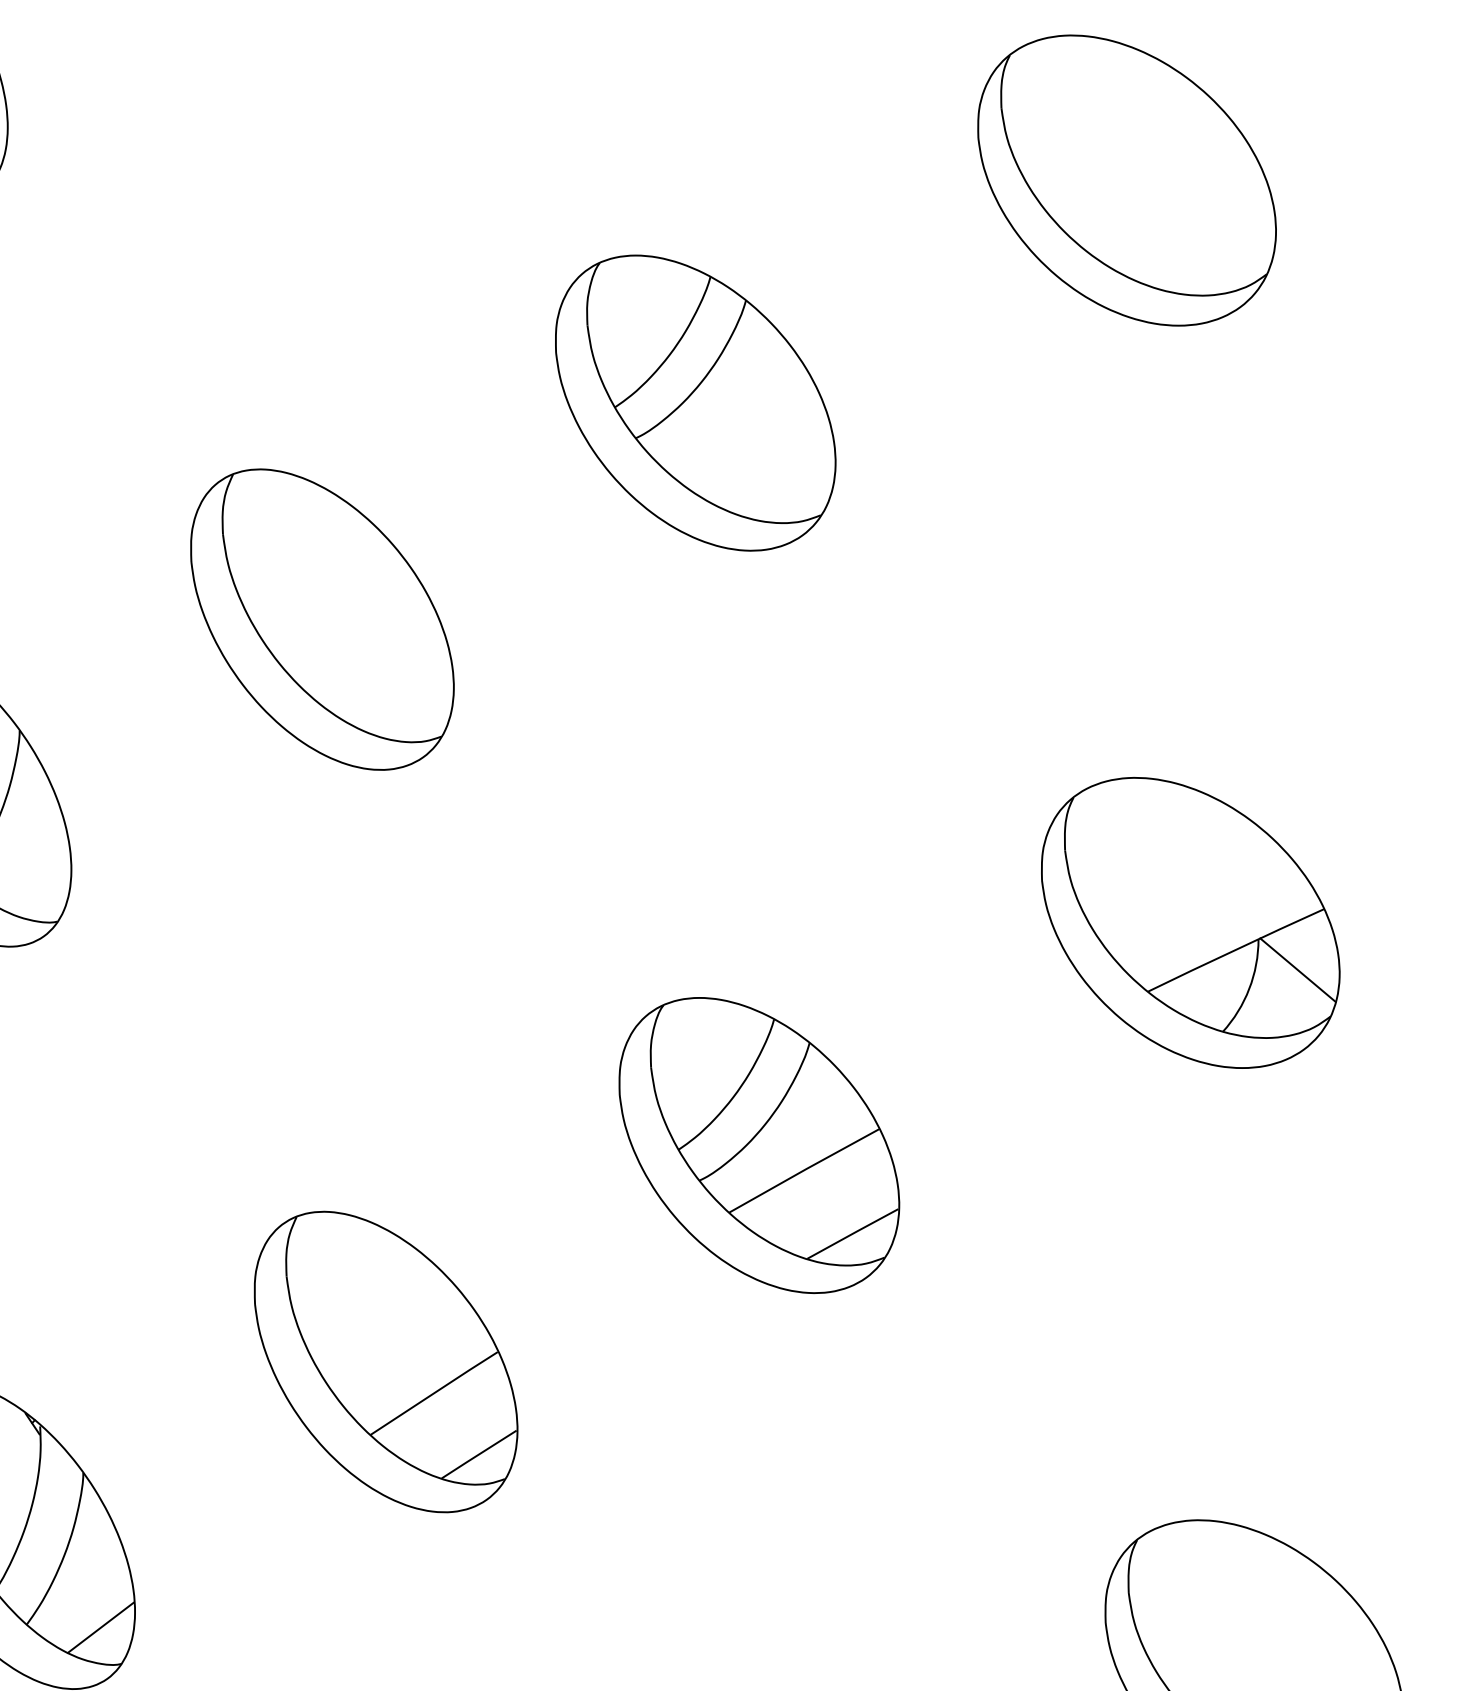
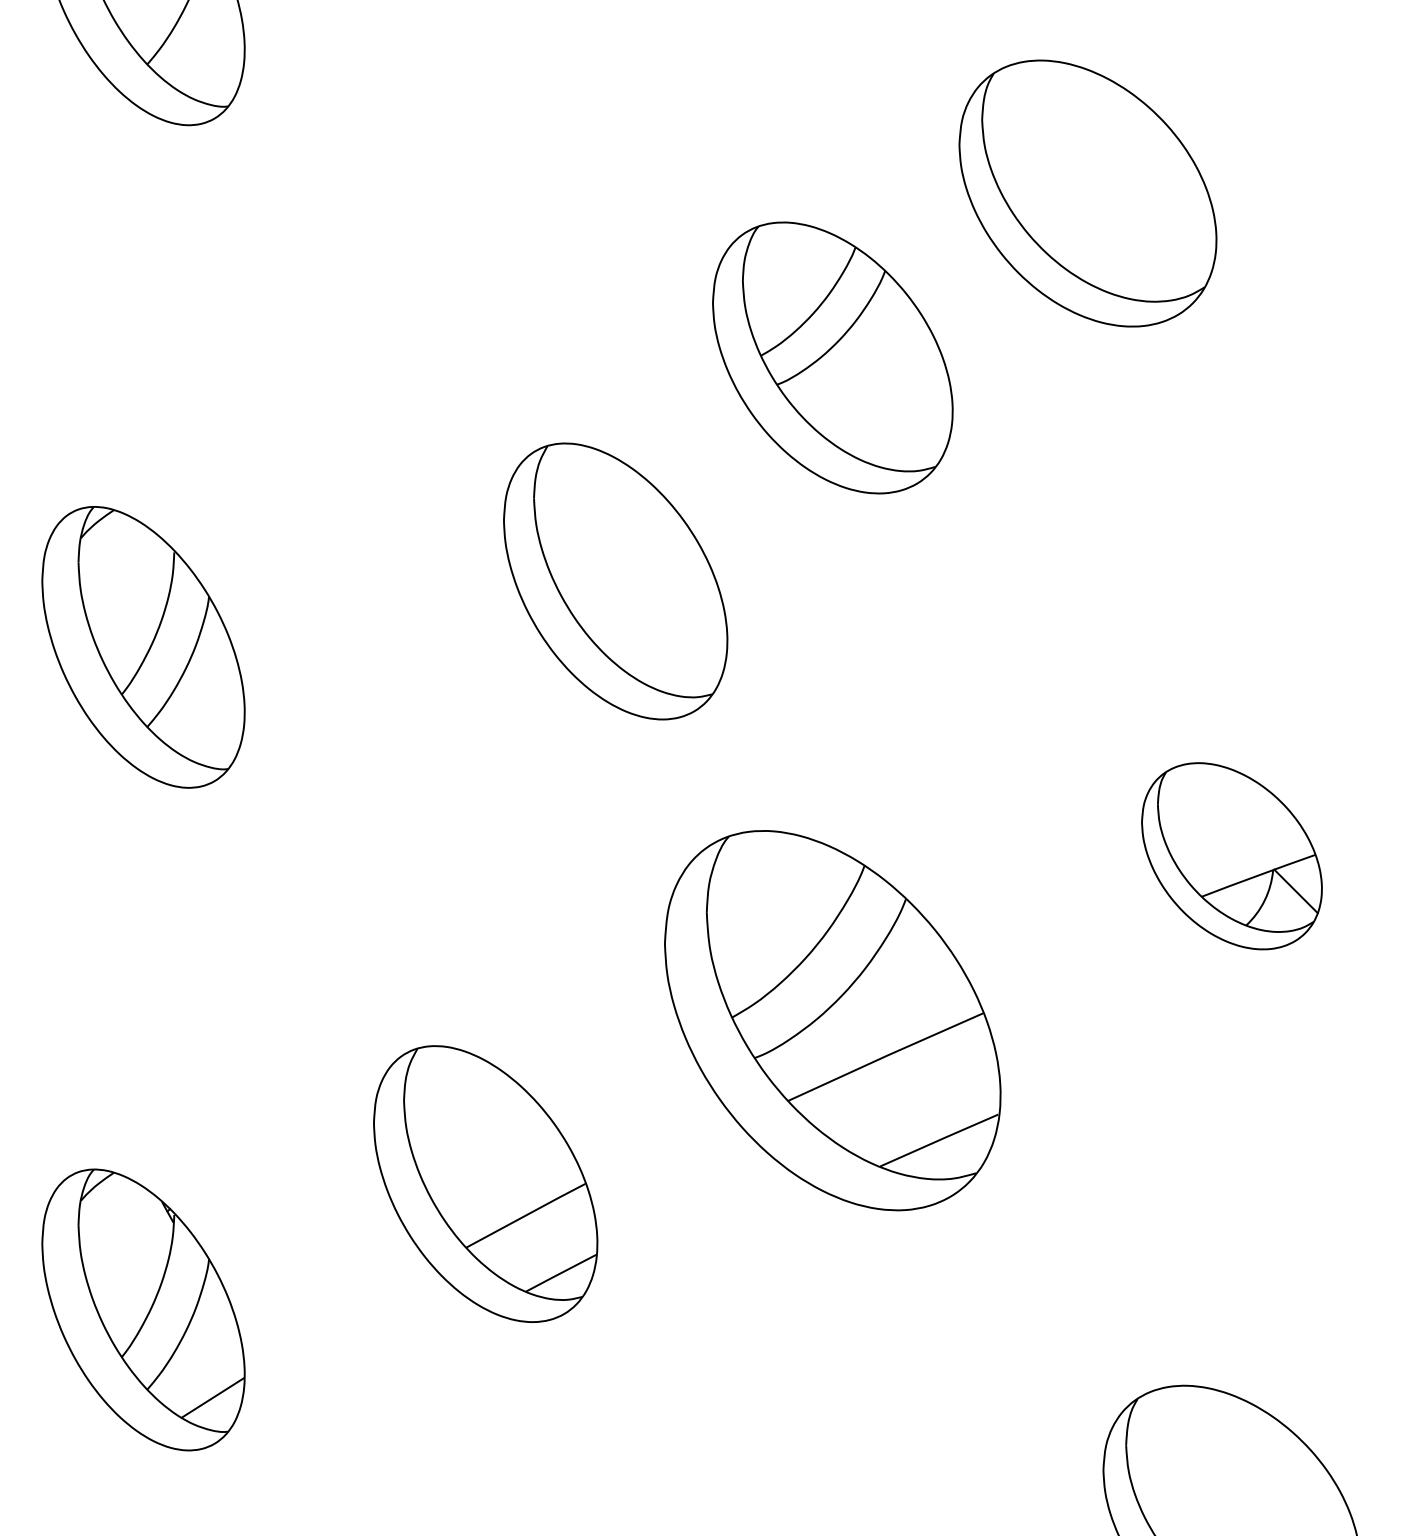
part: (1126, 180) -> (1087, 193), moved
part: (322, 619) -> (615, 581), moved
part: (1190, 923) -> (1231, 856), size x0.7
part: (758, 1145) -> (832, 1020), size x1.4

